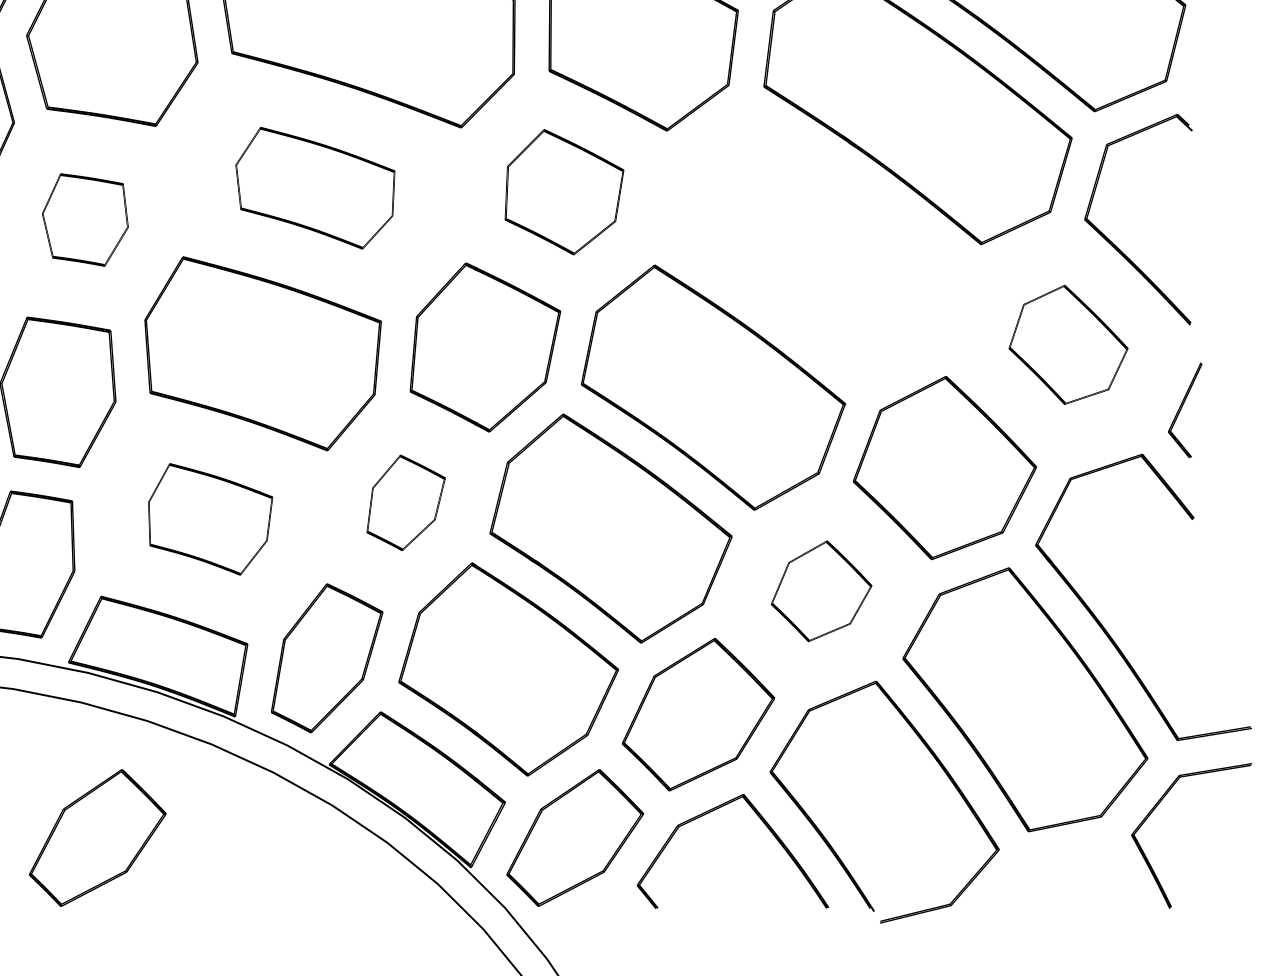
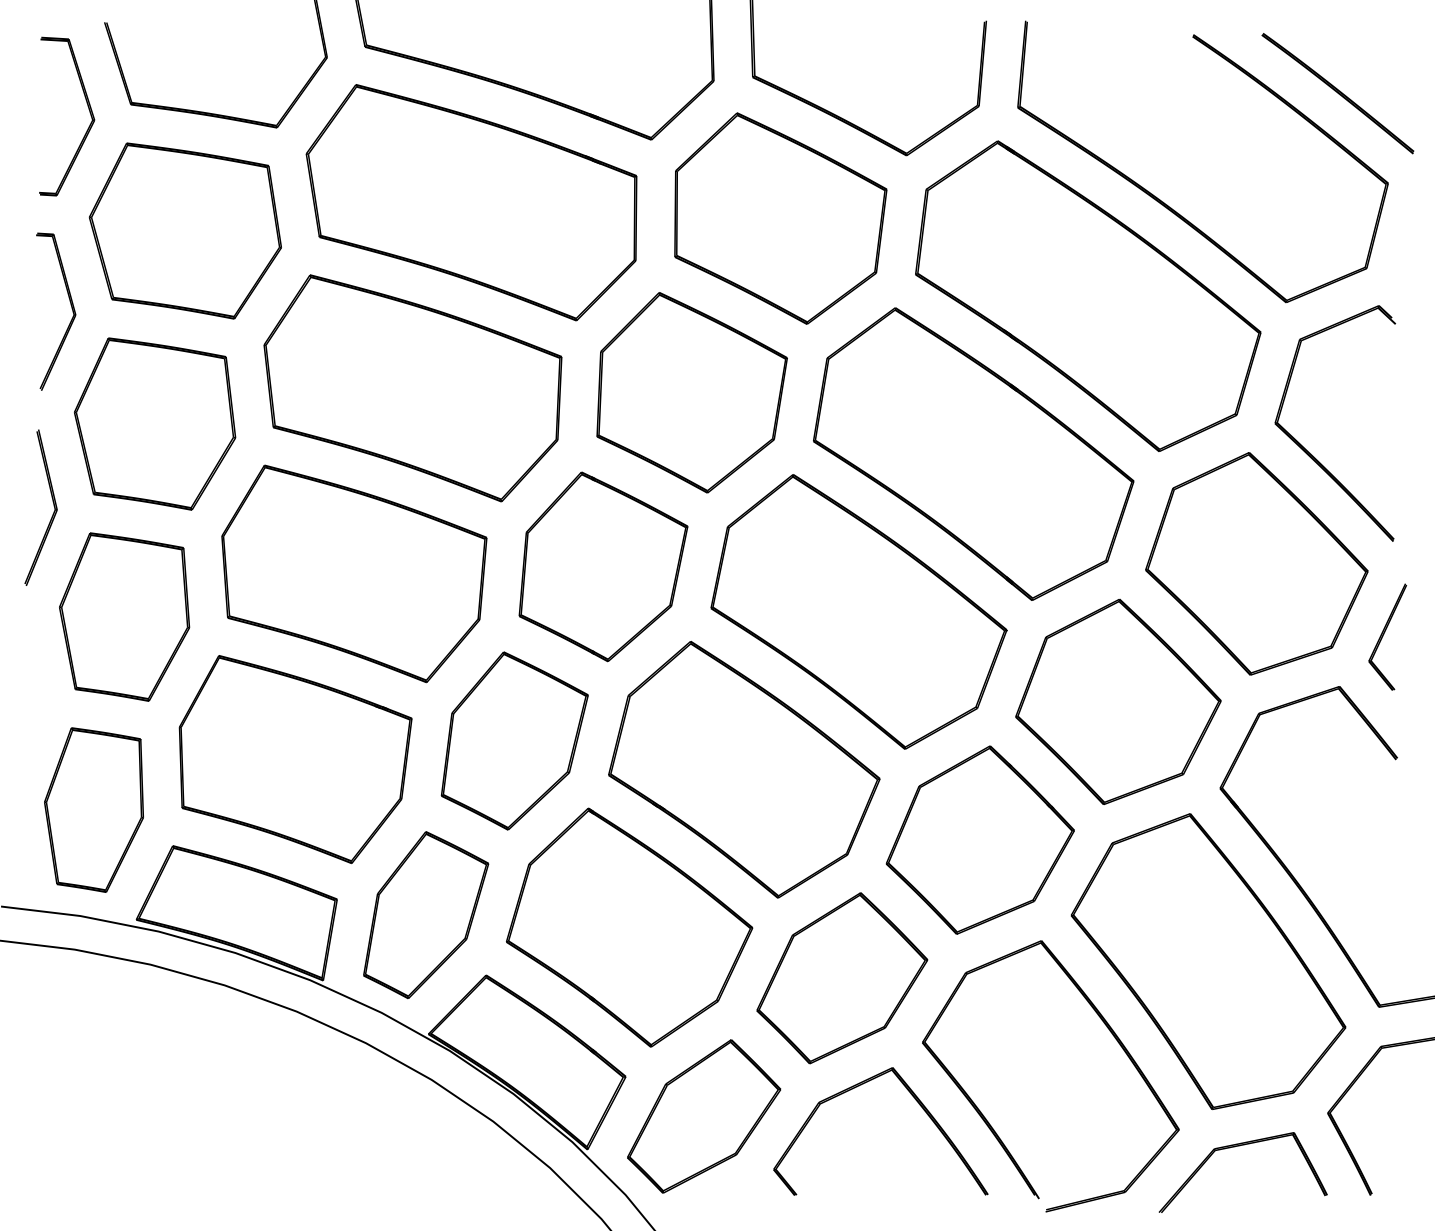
part: (314, 188) -> (412, 388), size x1.67
part: (563, 191) -> (691, 392), size x1.43
part: (85, 219) -> (155, 423), size x1.67
part: (815, 246) -> (973, 453), added
part: (1068, 344) -> (1256, 563), size x1.67
part: (405, 502) -> (514, 740), size x1.67
part: (210, 519) -> (295, 759), size x1.67
part: (820, 590) -> (979, 839), size x1.67
part: (98, 838) -> (169, 1116), removed
part: (1049, 865) -> (1235, 1147), added

